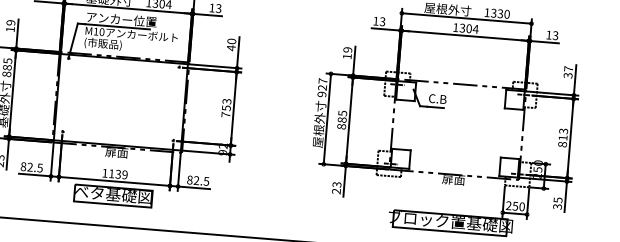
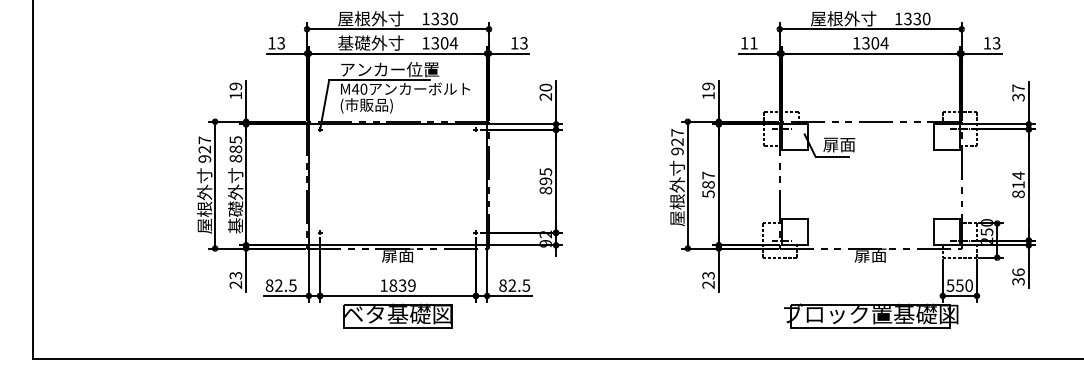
text: (382, 21) -> (753, 43), 13 -> 11
text: (96, 31) -> (355, 88), M10 -> M40
text: (231, 47) -> (545, 96), 40 -> 20
text: (437, 98) -> (839, 144), C.B -> 扉面
text: (226, 108) -> (545, 181), 753 -> 895
text: (342, 119) -> (708, 184), 885 -> 587
text: (563, 131) -> (1018, 175), 813 -> 814
text: (111, 173) -> (393, 285), 1139 -> 1839
text: (558, 200) -> (1018, 272), 35 -> 36
text: (508, 205) -> (950, 285), 250 -> 550

